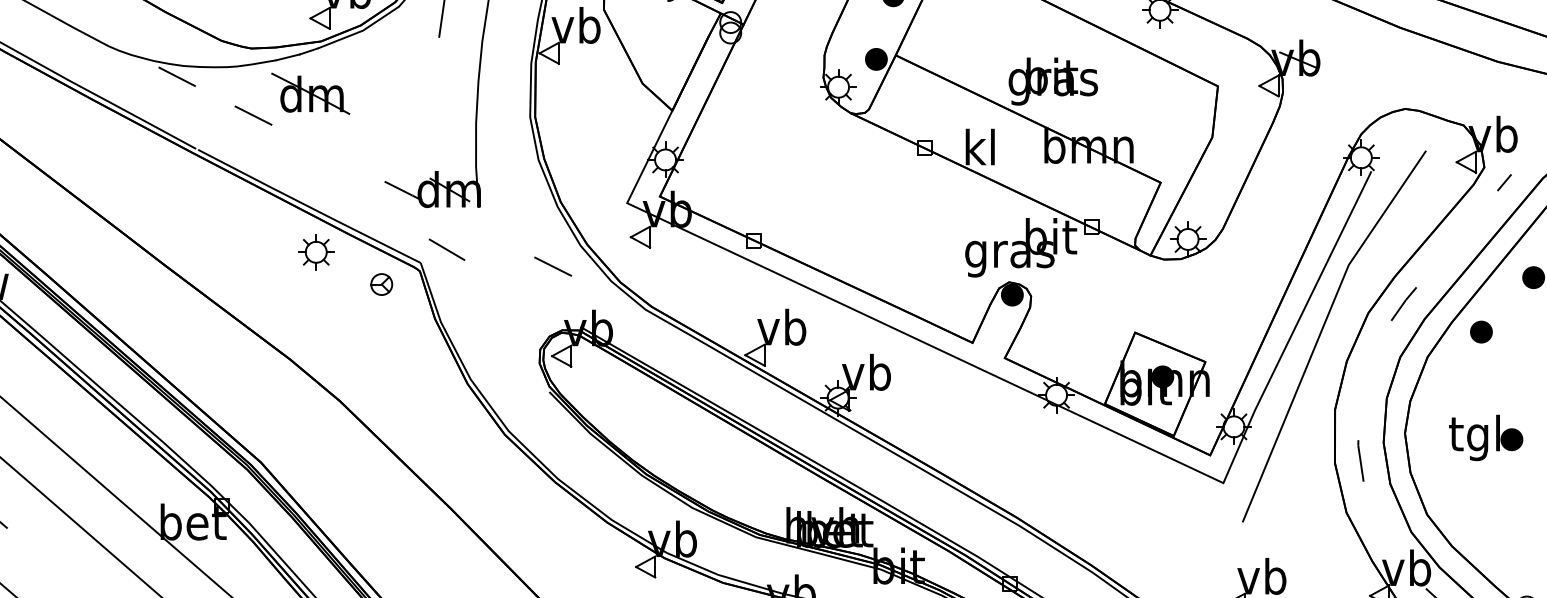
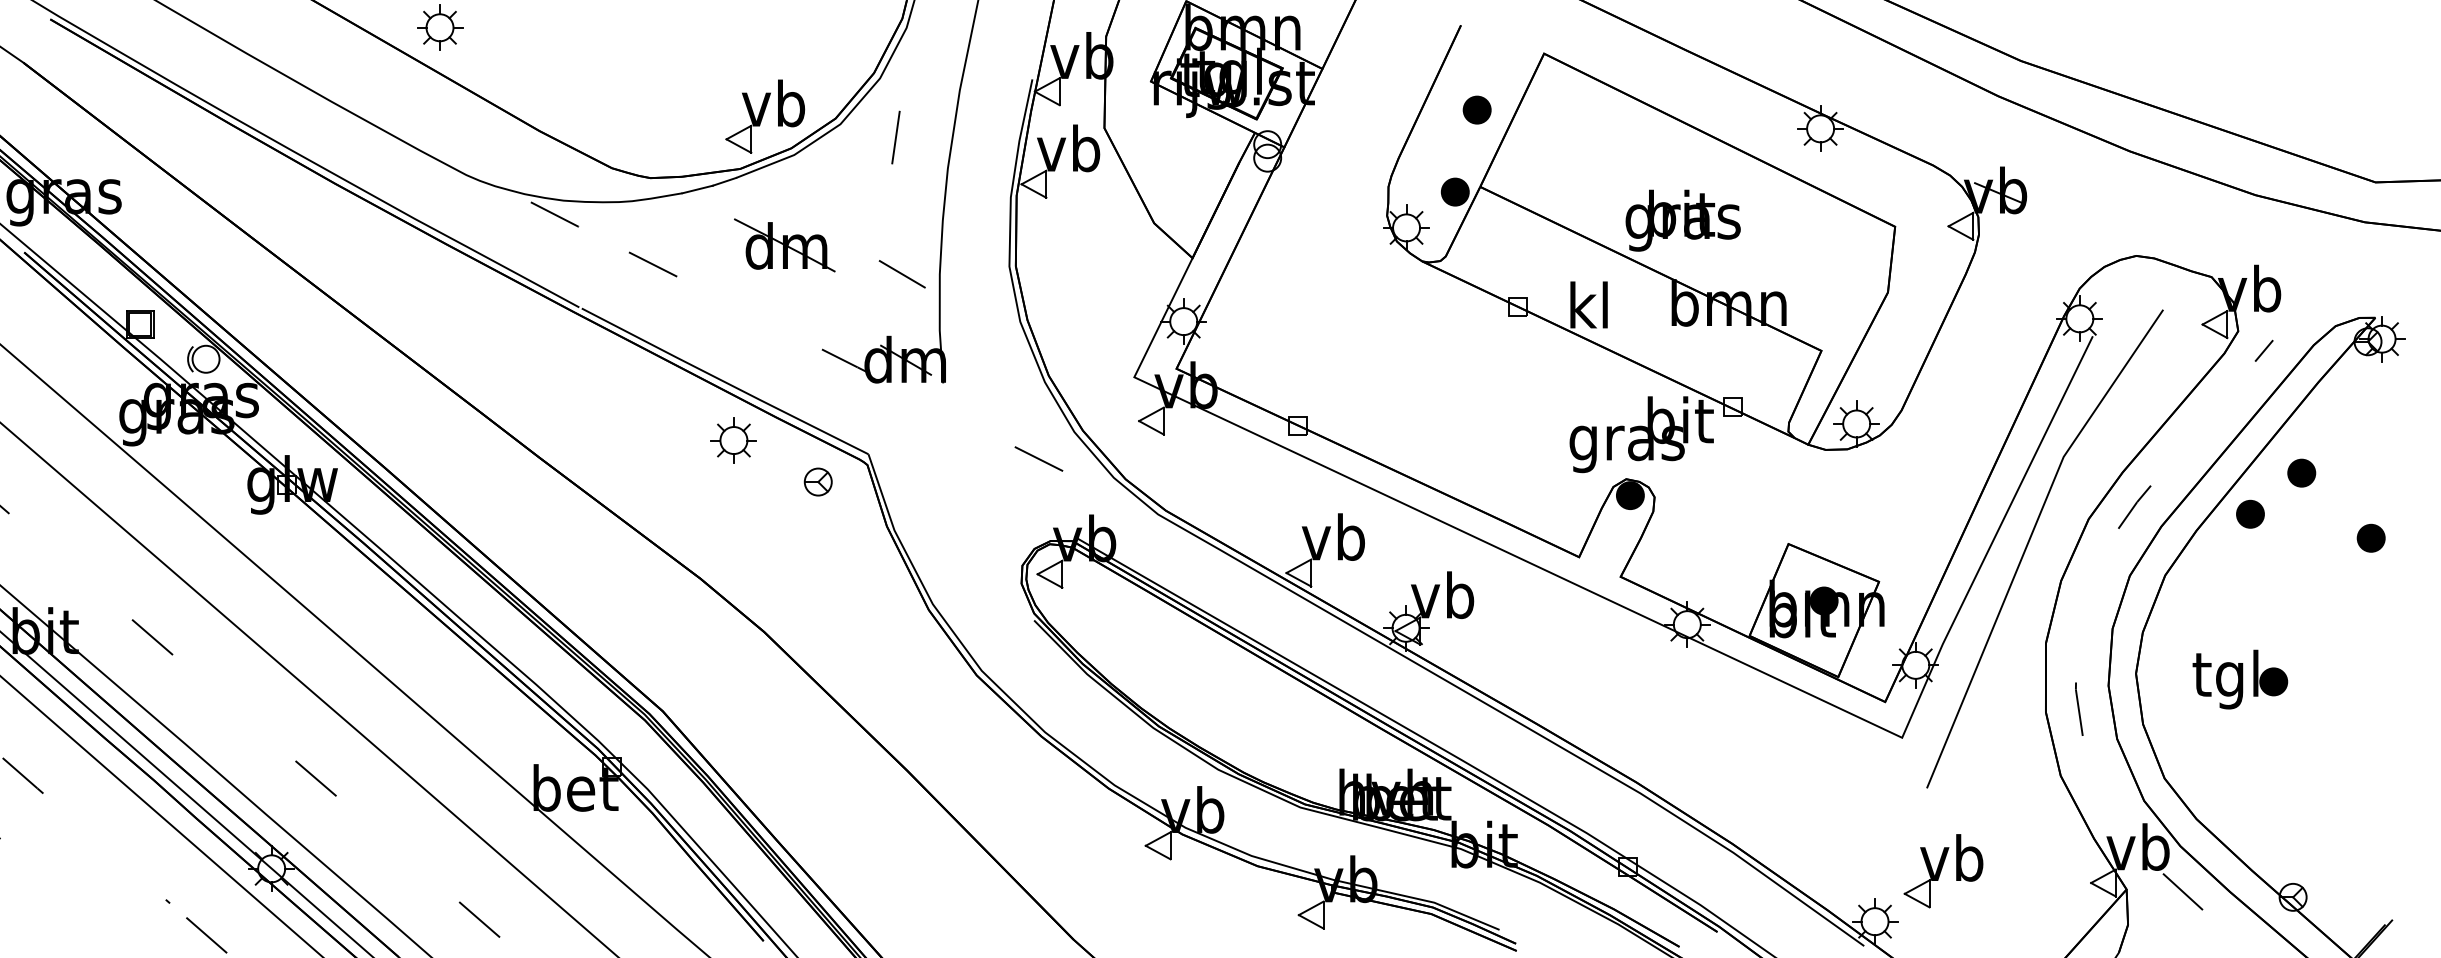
part: (310, 93) -> (784, 245), moved
line: (446, 249) -> (901, 274), moved
part: (1481, 331) -> (2250, 513), moved

